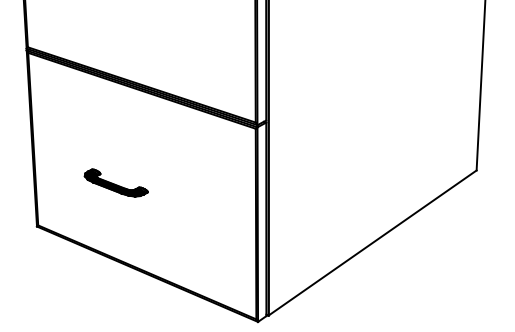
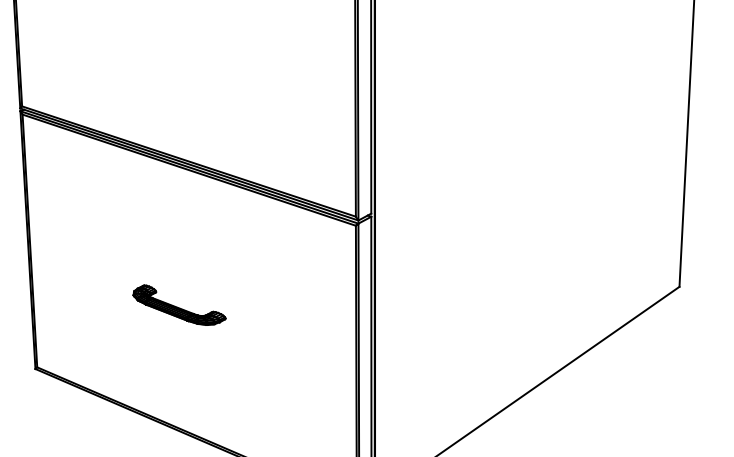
part: (115, 182) -> (178, 304), moved

